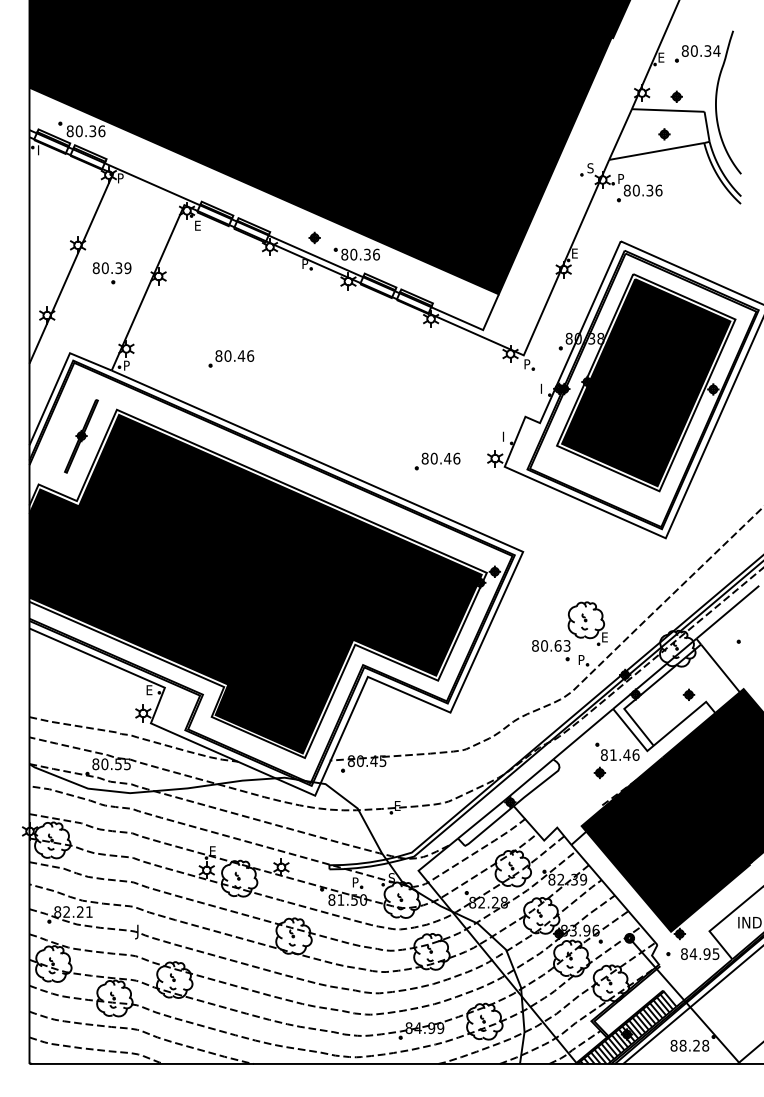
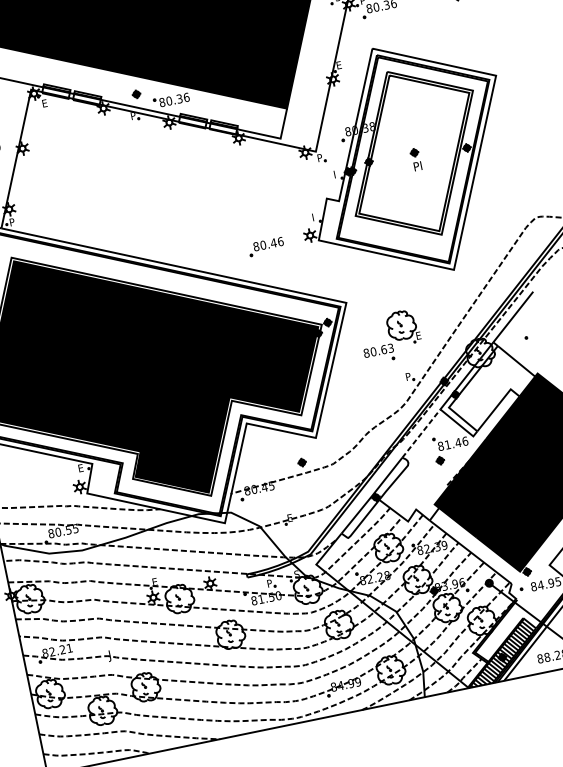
part: (231, 358) -> (91, 200), removed
fill: (646, 382) -> (414, 153), removed
part: (569, 631) -> (390, 336), moved
part: (688, 694) -> (301, 462), moved
line: (583, 733) -> (421, 433), solid -> dashed

